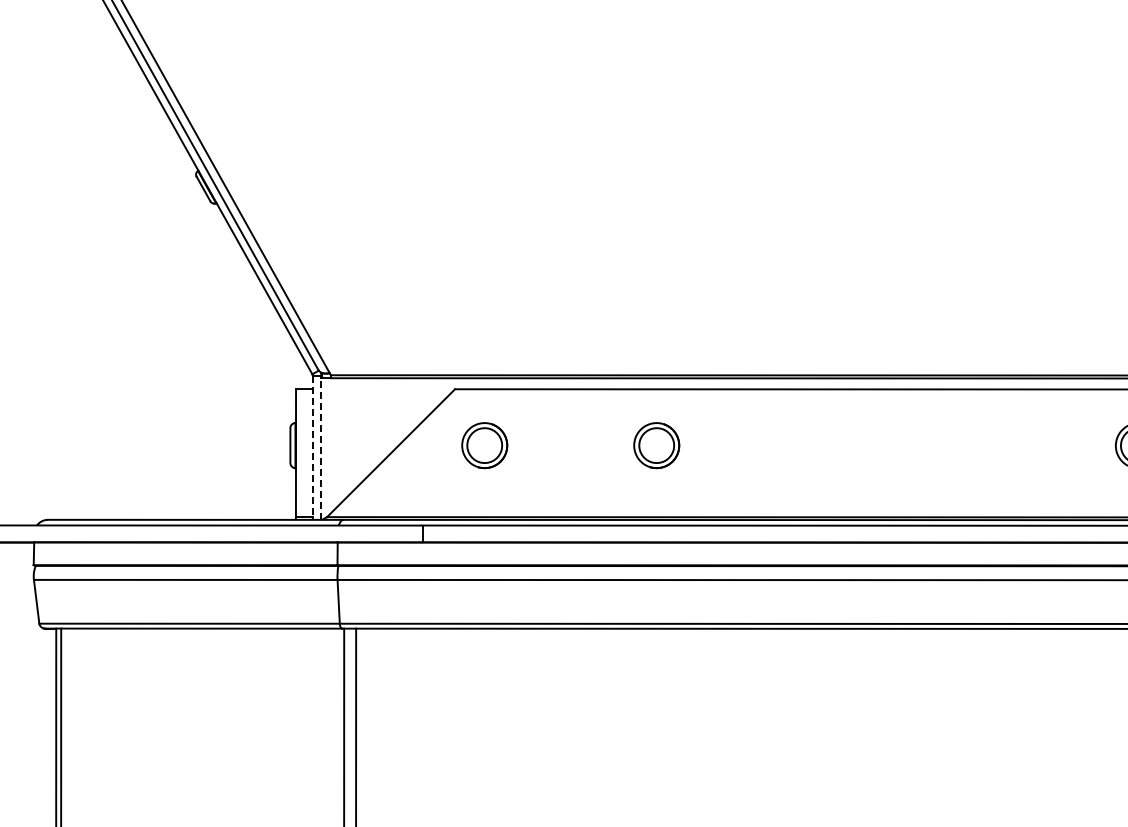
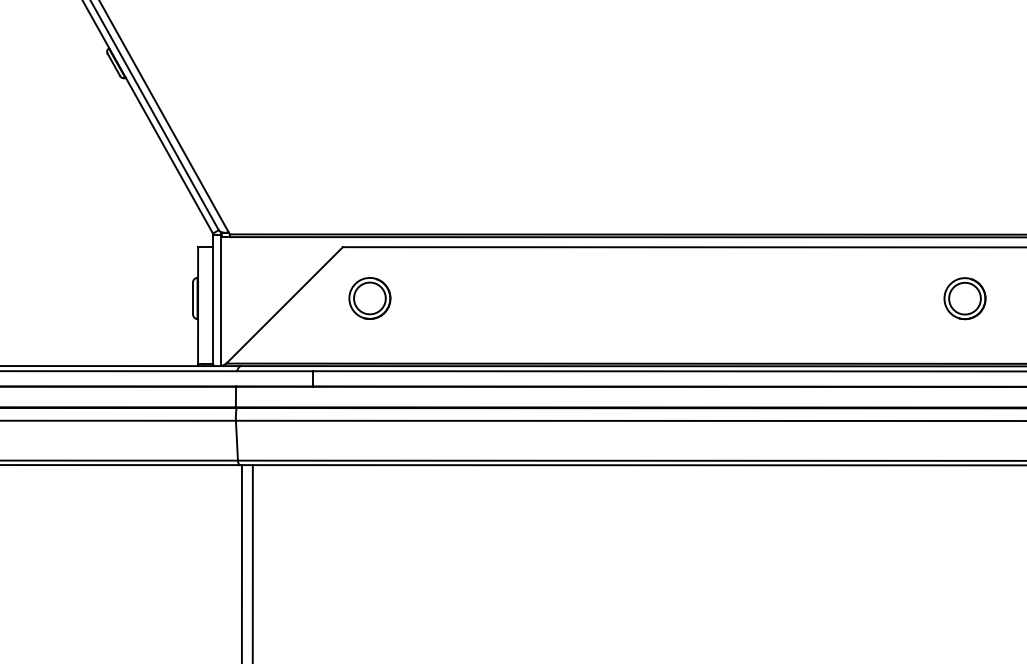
part: (656, 445) -> (526, 298), removed
line: (312, 448) -> (213, 301), dashed -> solid
line: (321, 449) -> (221, 302), dashed -> solid

